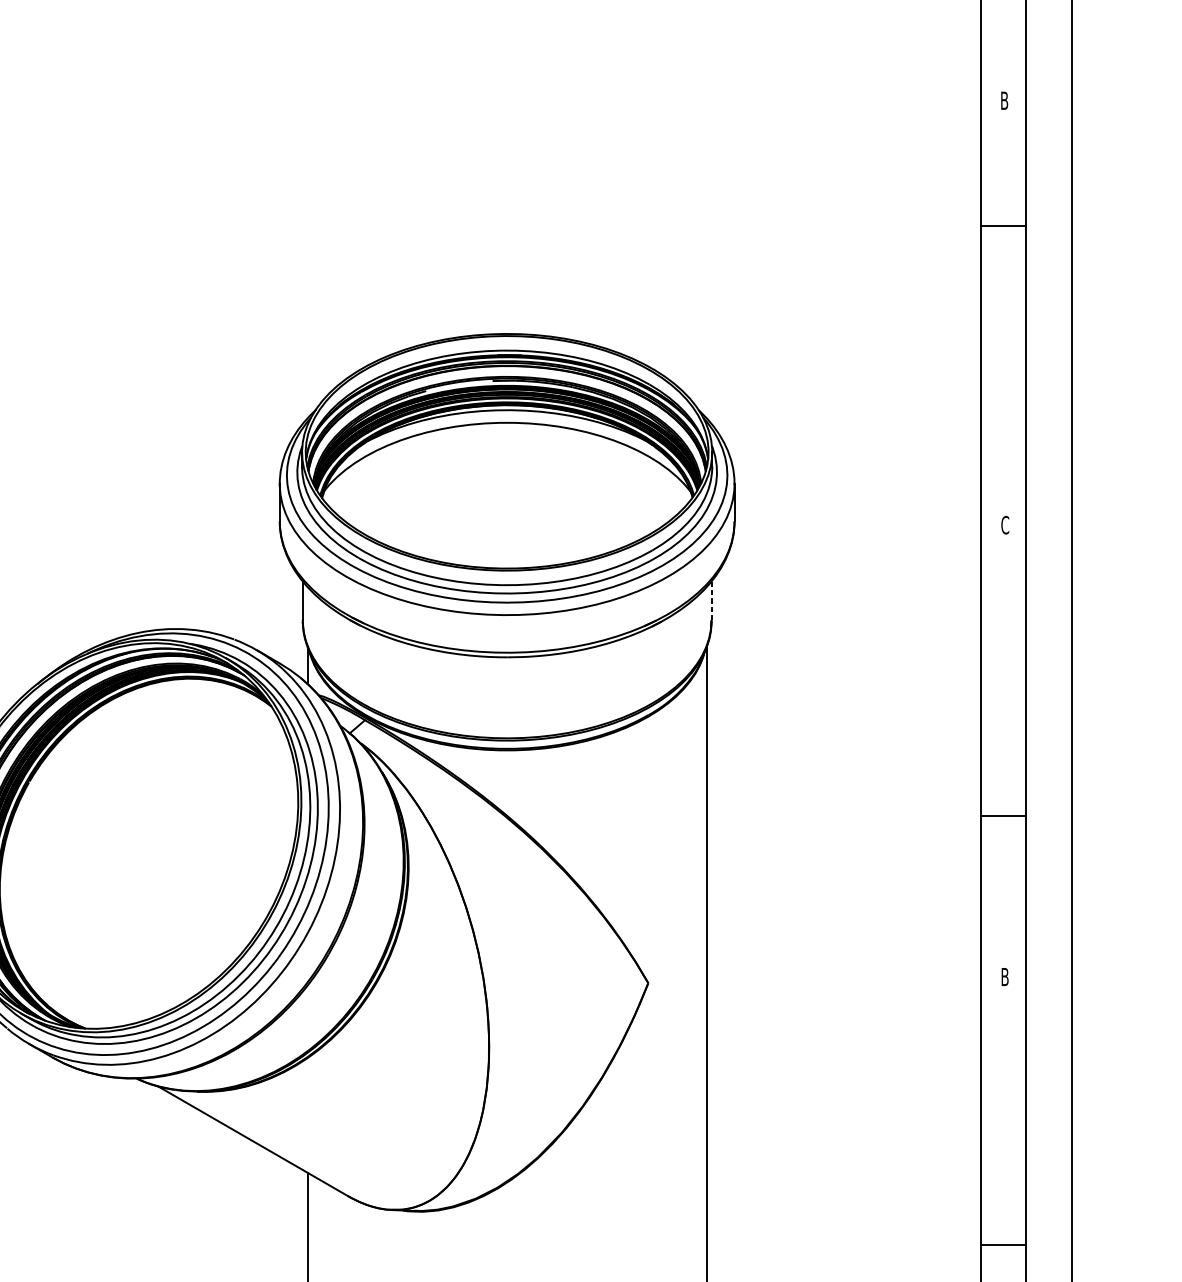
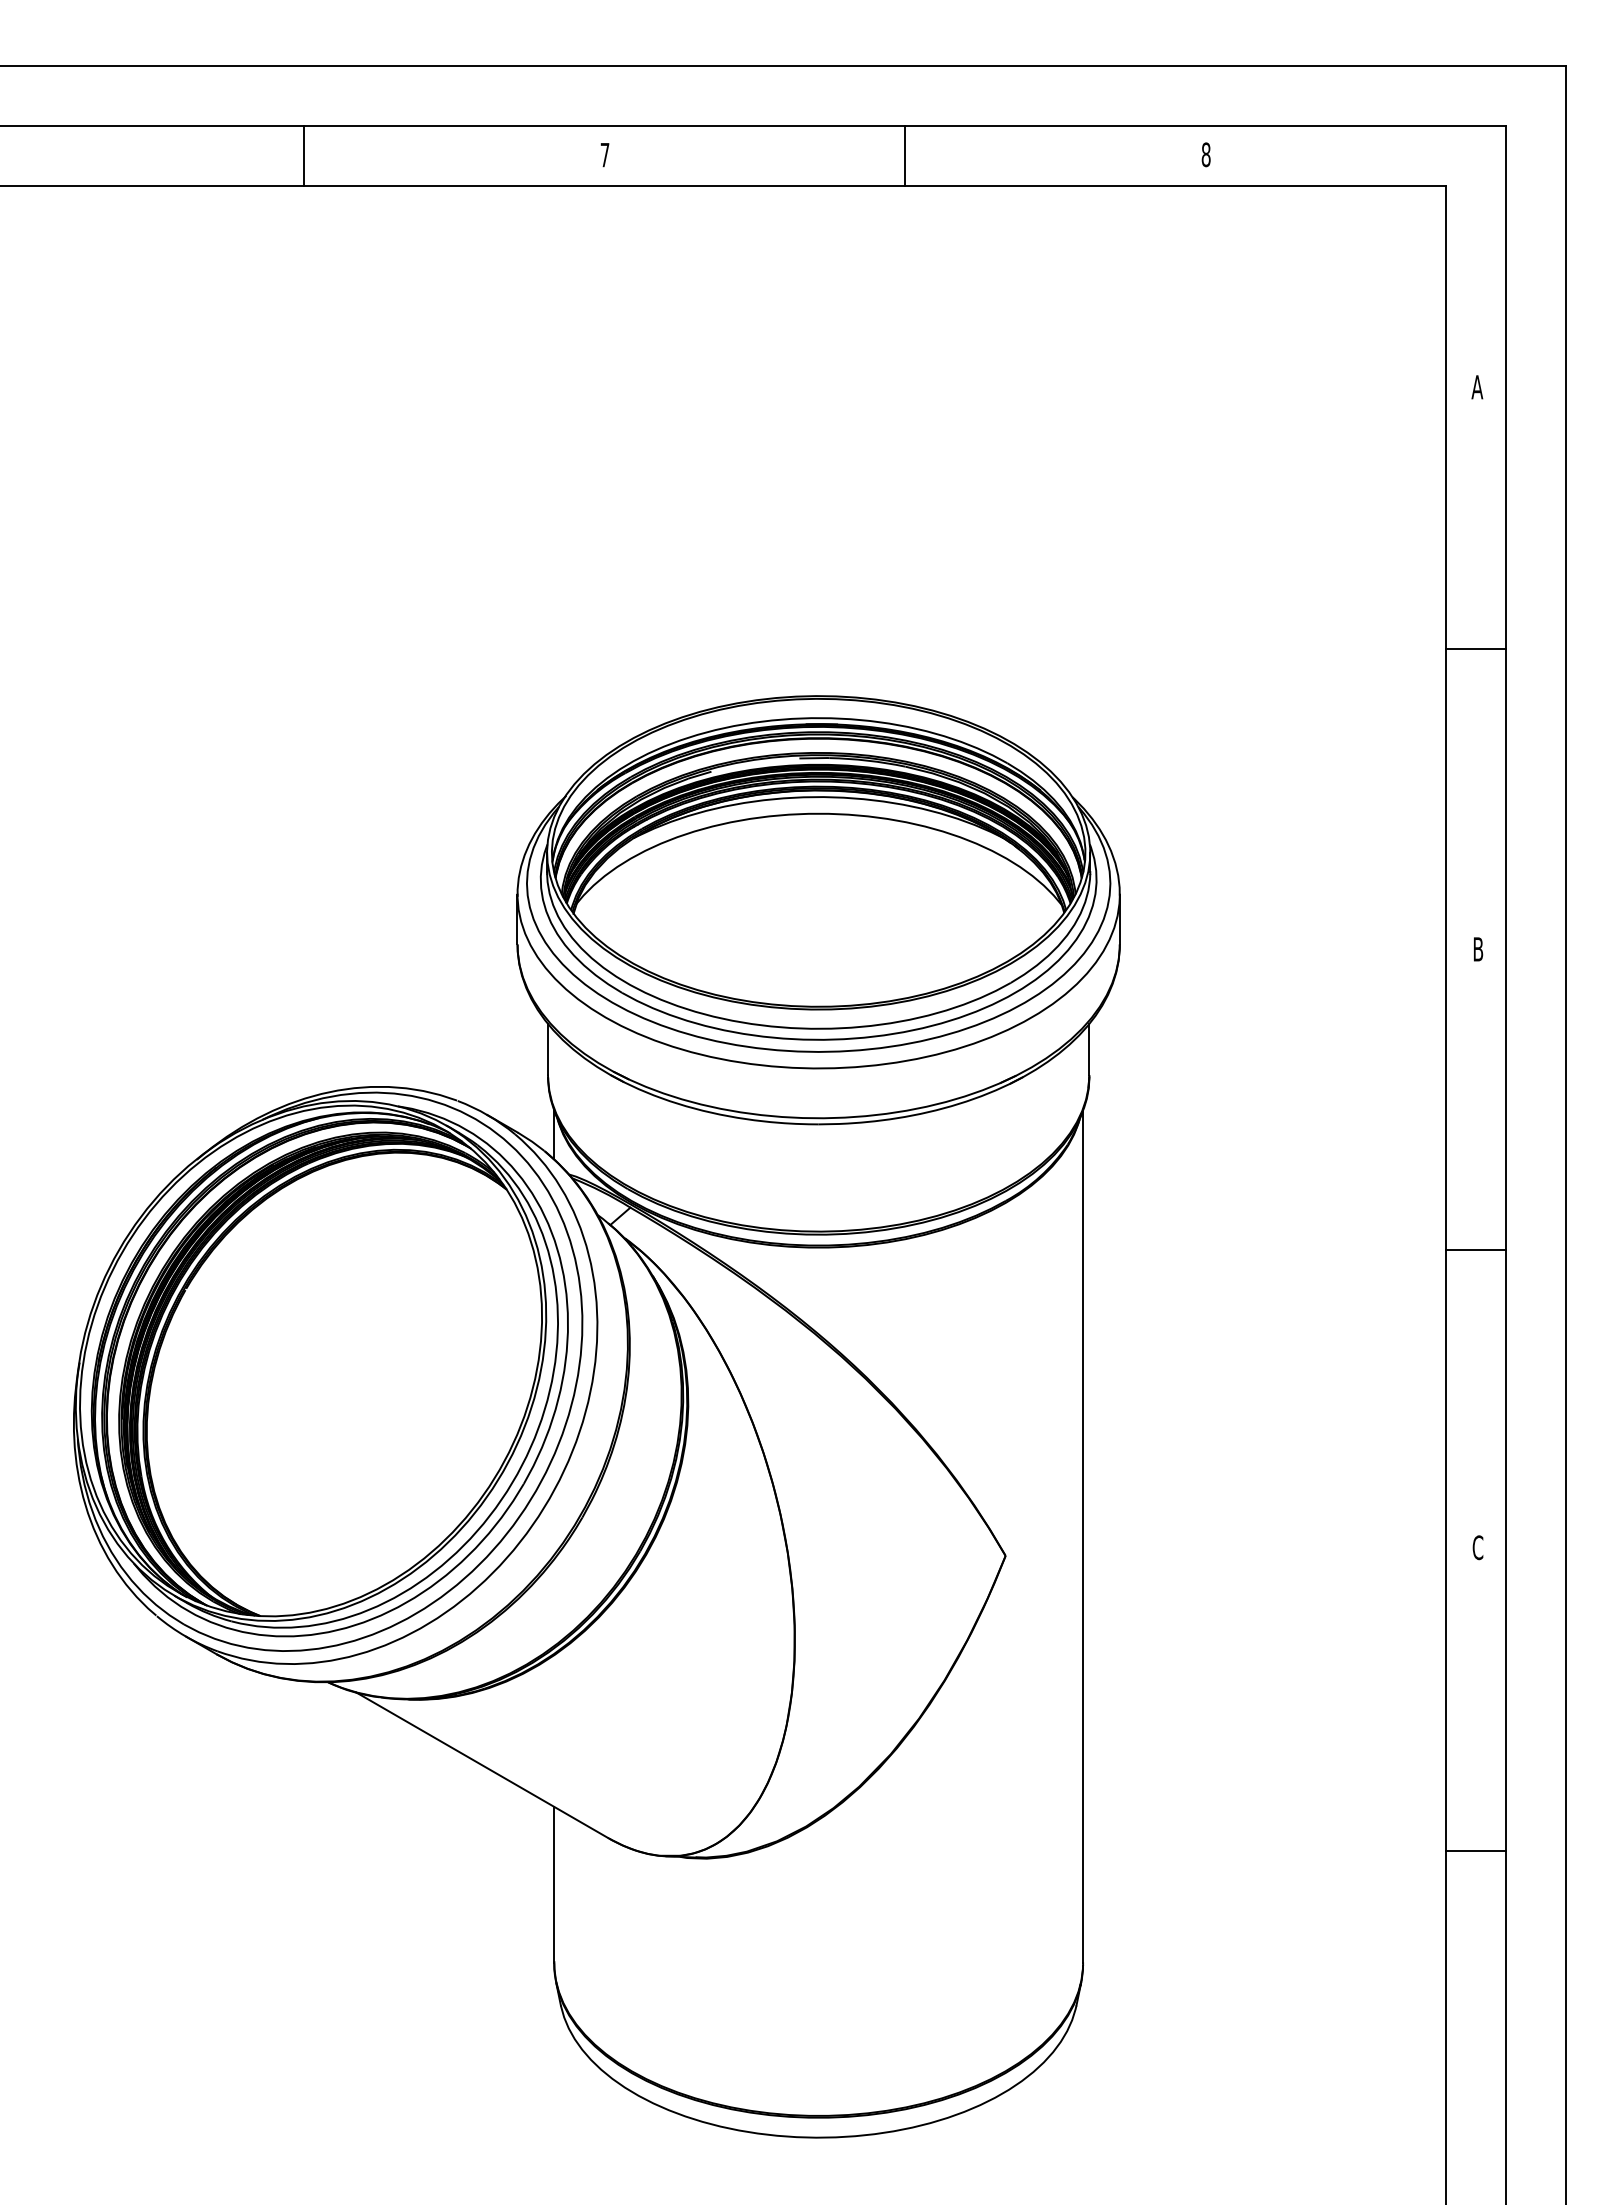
text: (1004, 100) -> (1477, 387), B -> A
line: (1003, 226) -> (1476, 649), moved
text: (1005, 525) -> (1478, 949), C -> B
line: (711, 600) -> (1089, 1049), dashed -> solid
line: (1003, 816) -> (1476, 1250), moved
text: (1004, 976) -> (1477, 1547), B -> C
line: (1003, 1244) -> (1476, 1850), moved

